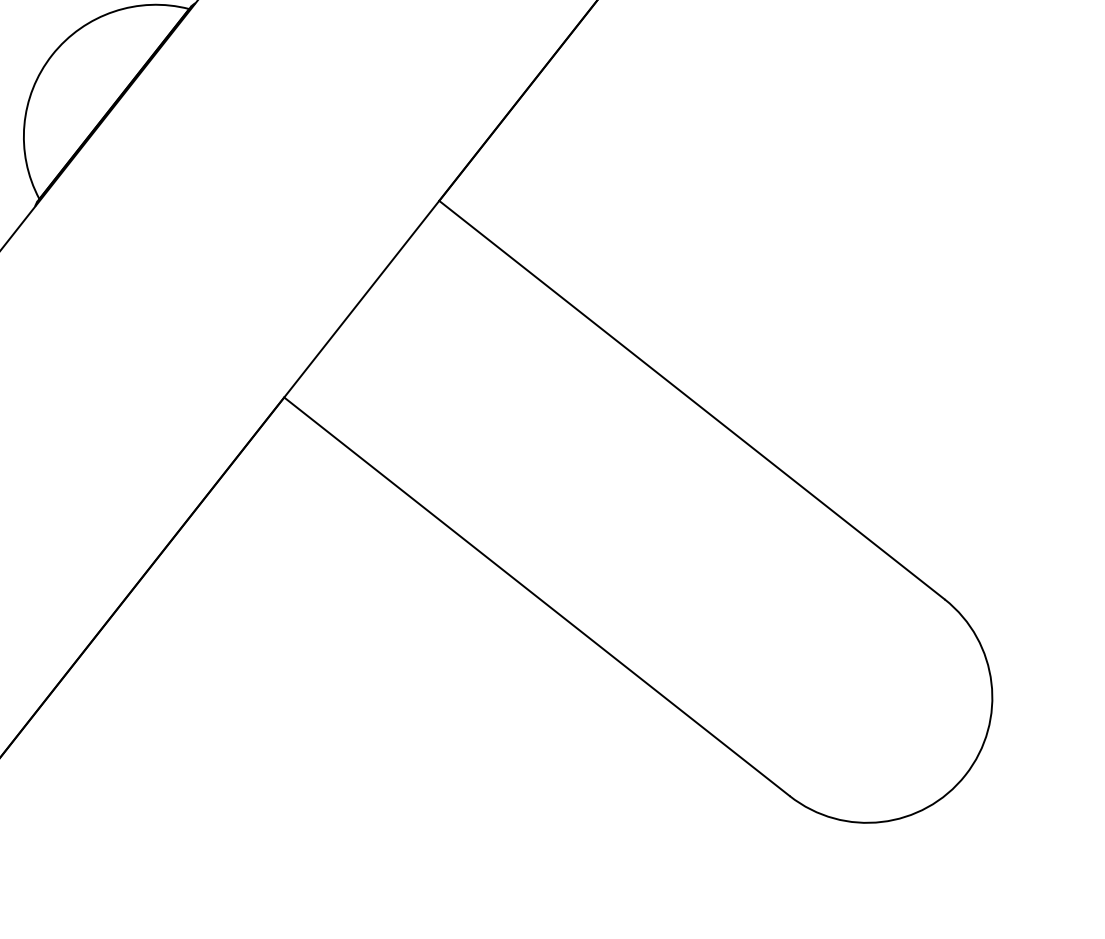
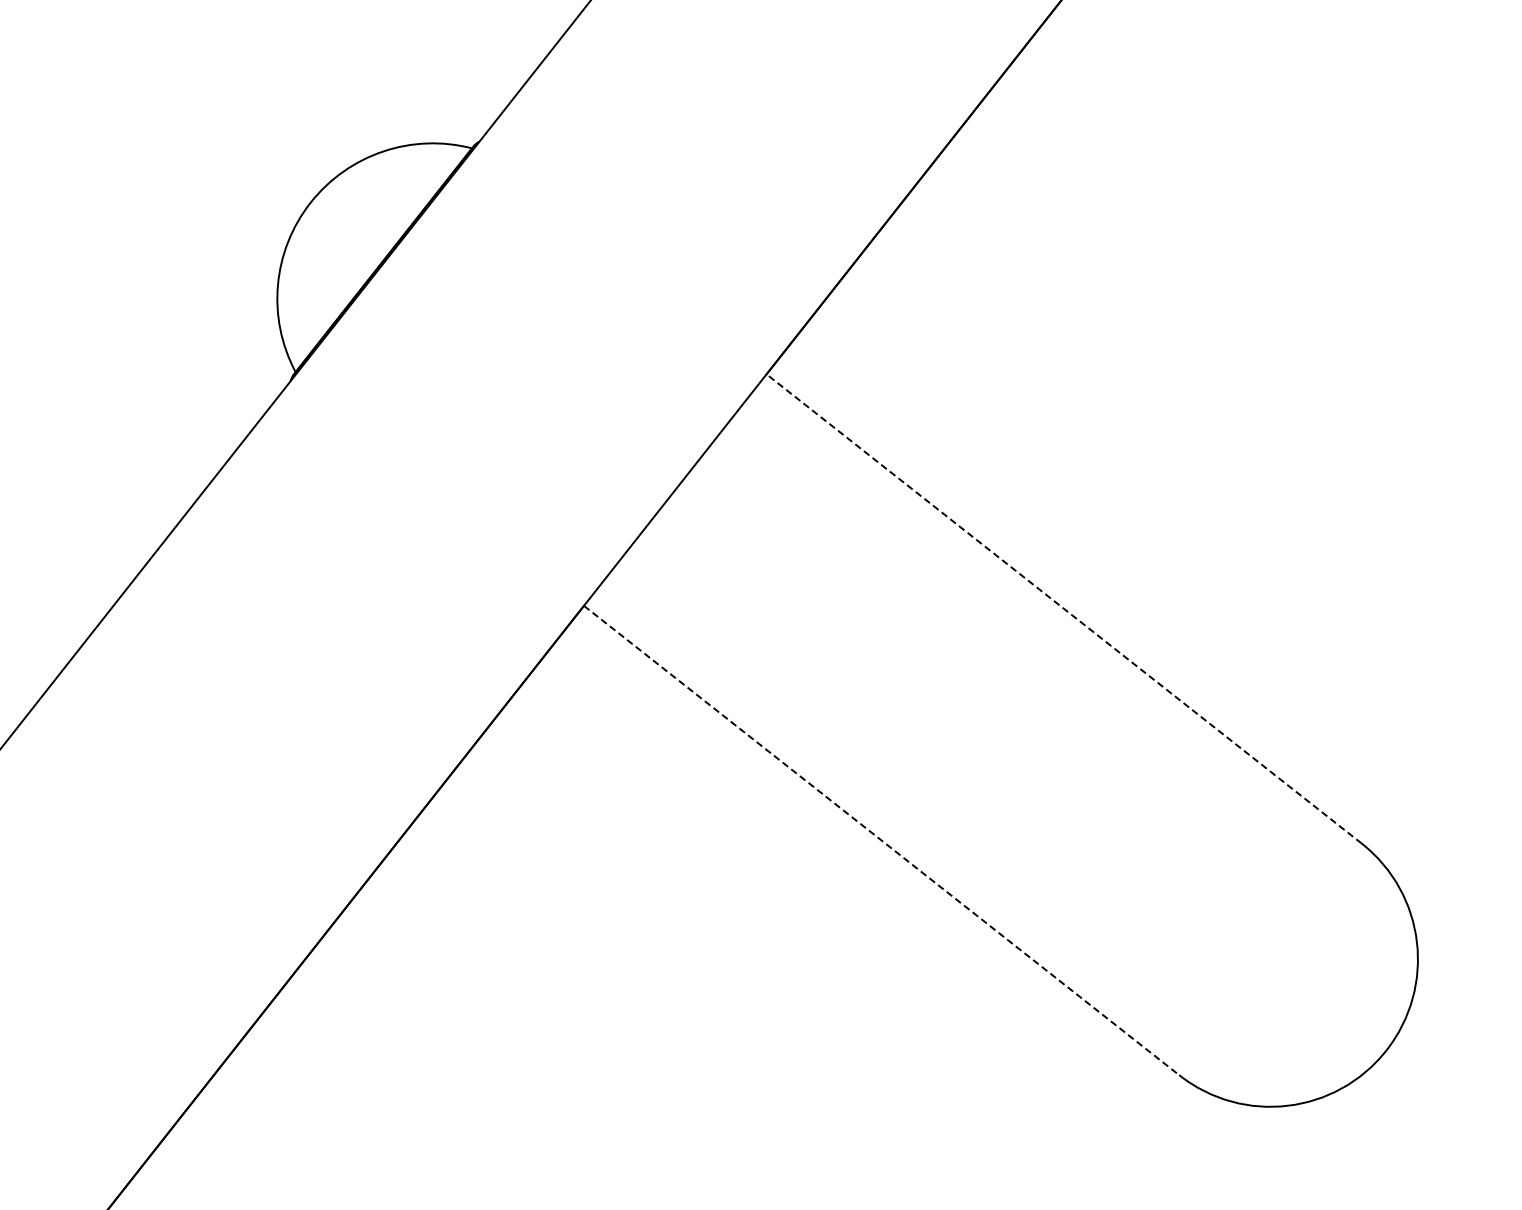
line: (692, 399) -> (1064, 608), solid -> dashed
line: (536, 596) -> (881, 840), solid -> dashed

